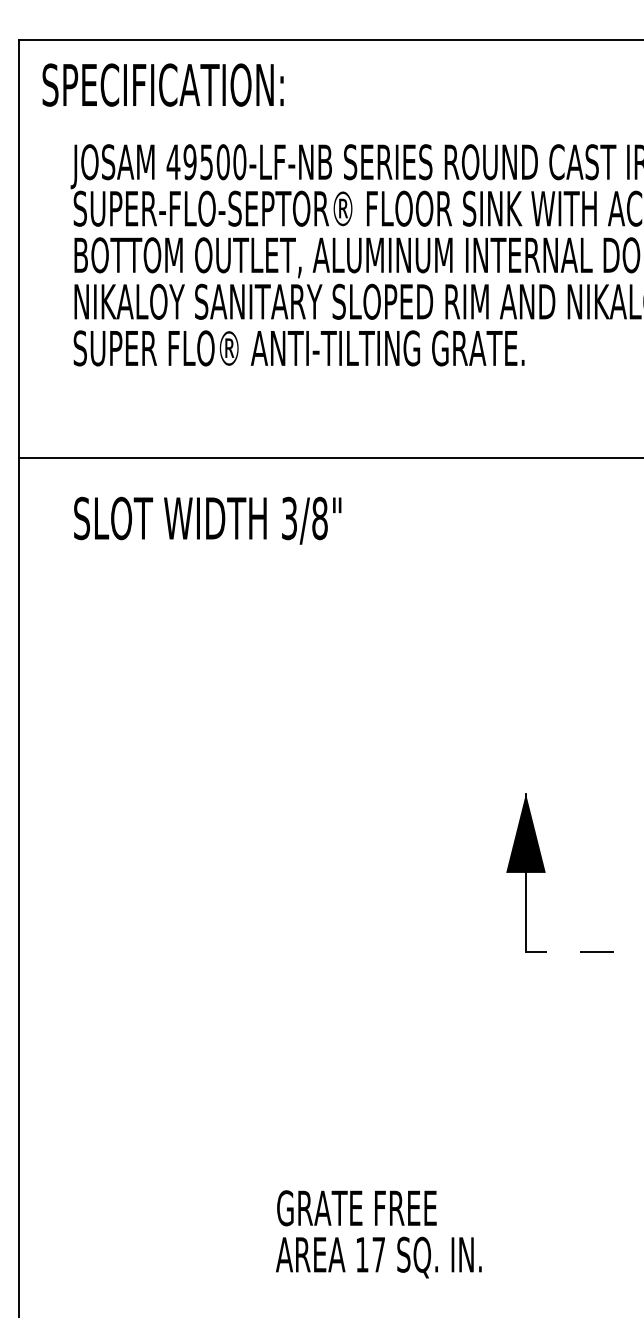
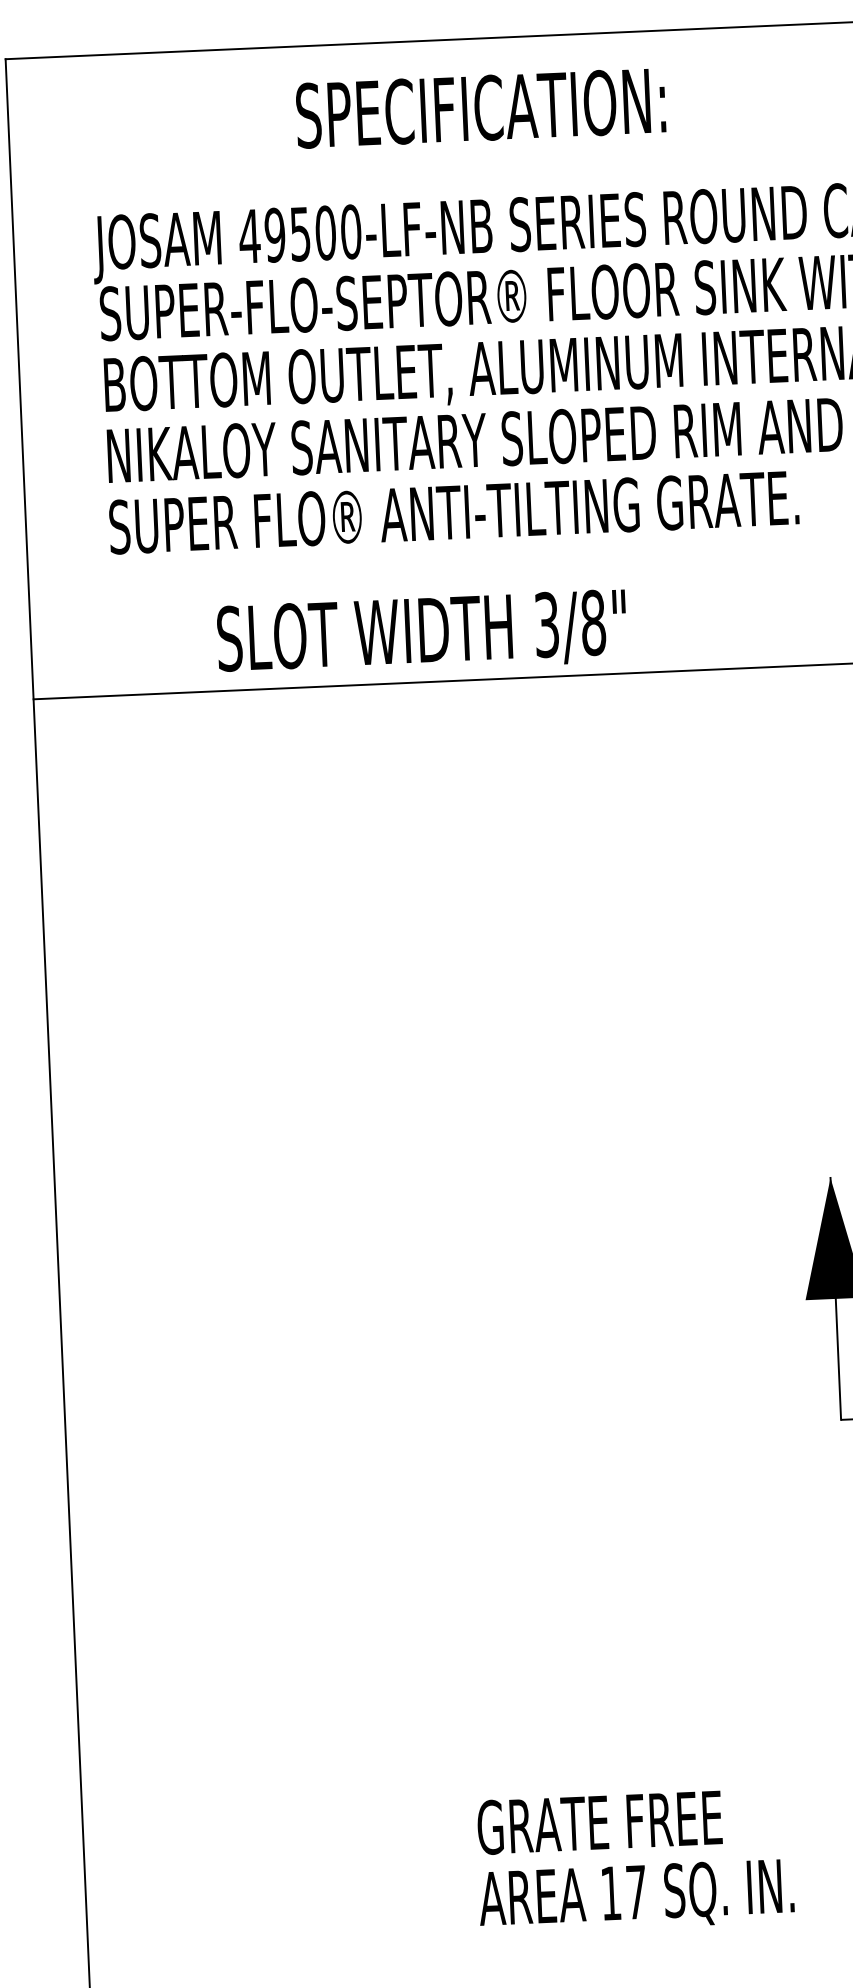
text: (162, 84) -> (479, 107), moved
text: (207, 520) -> (421, 633), moved

